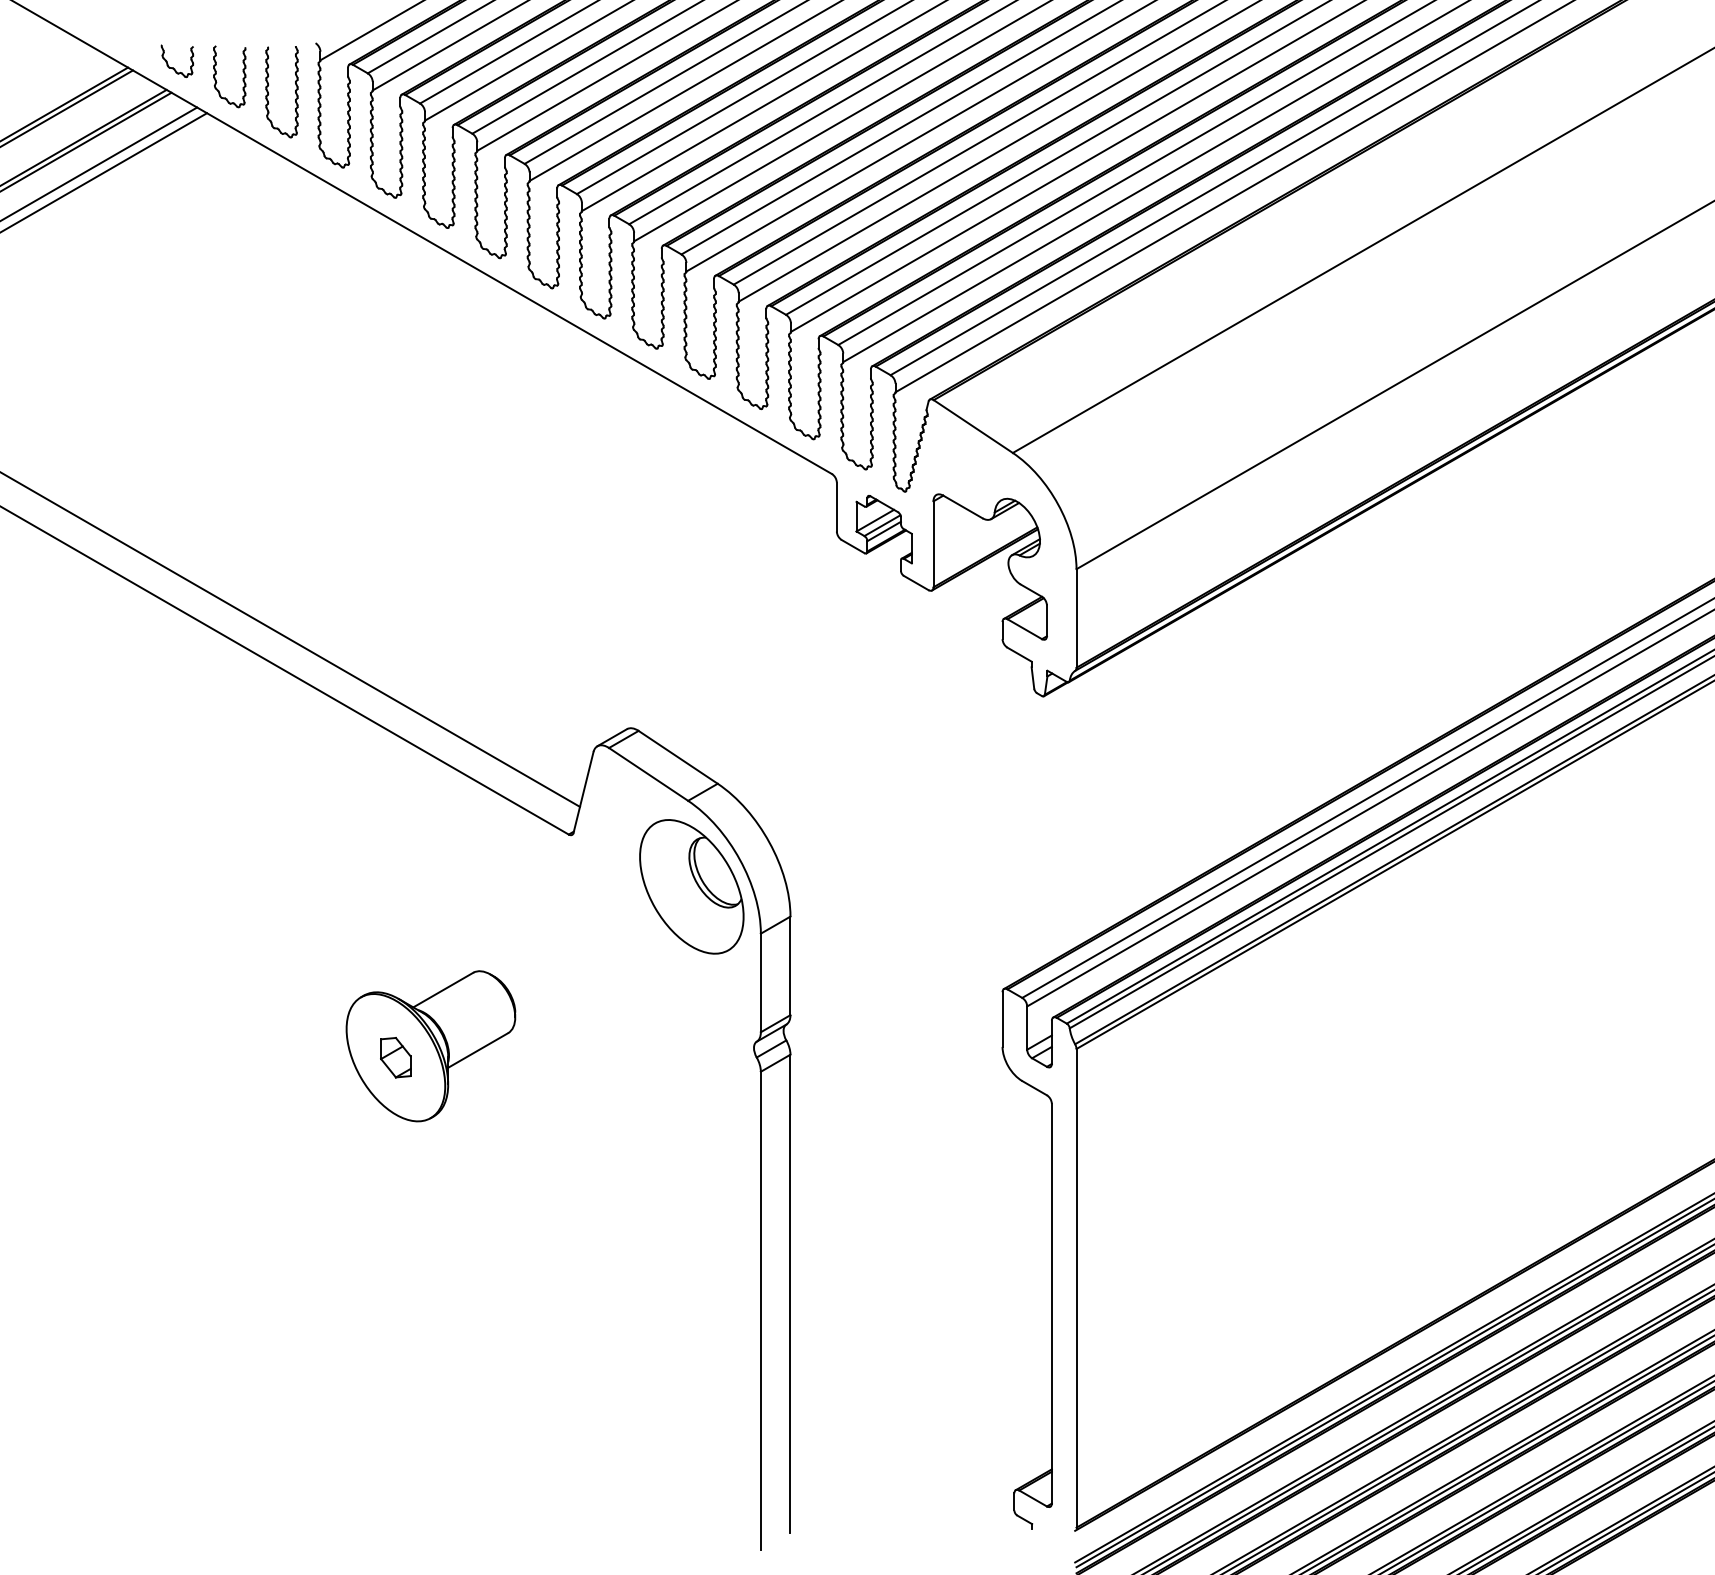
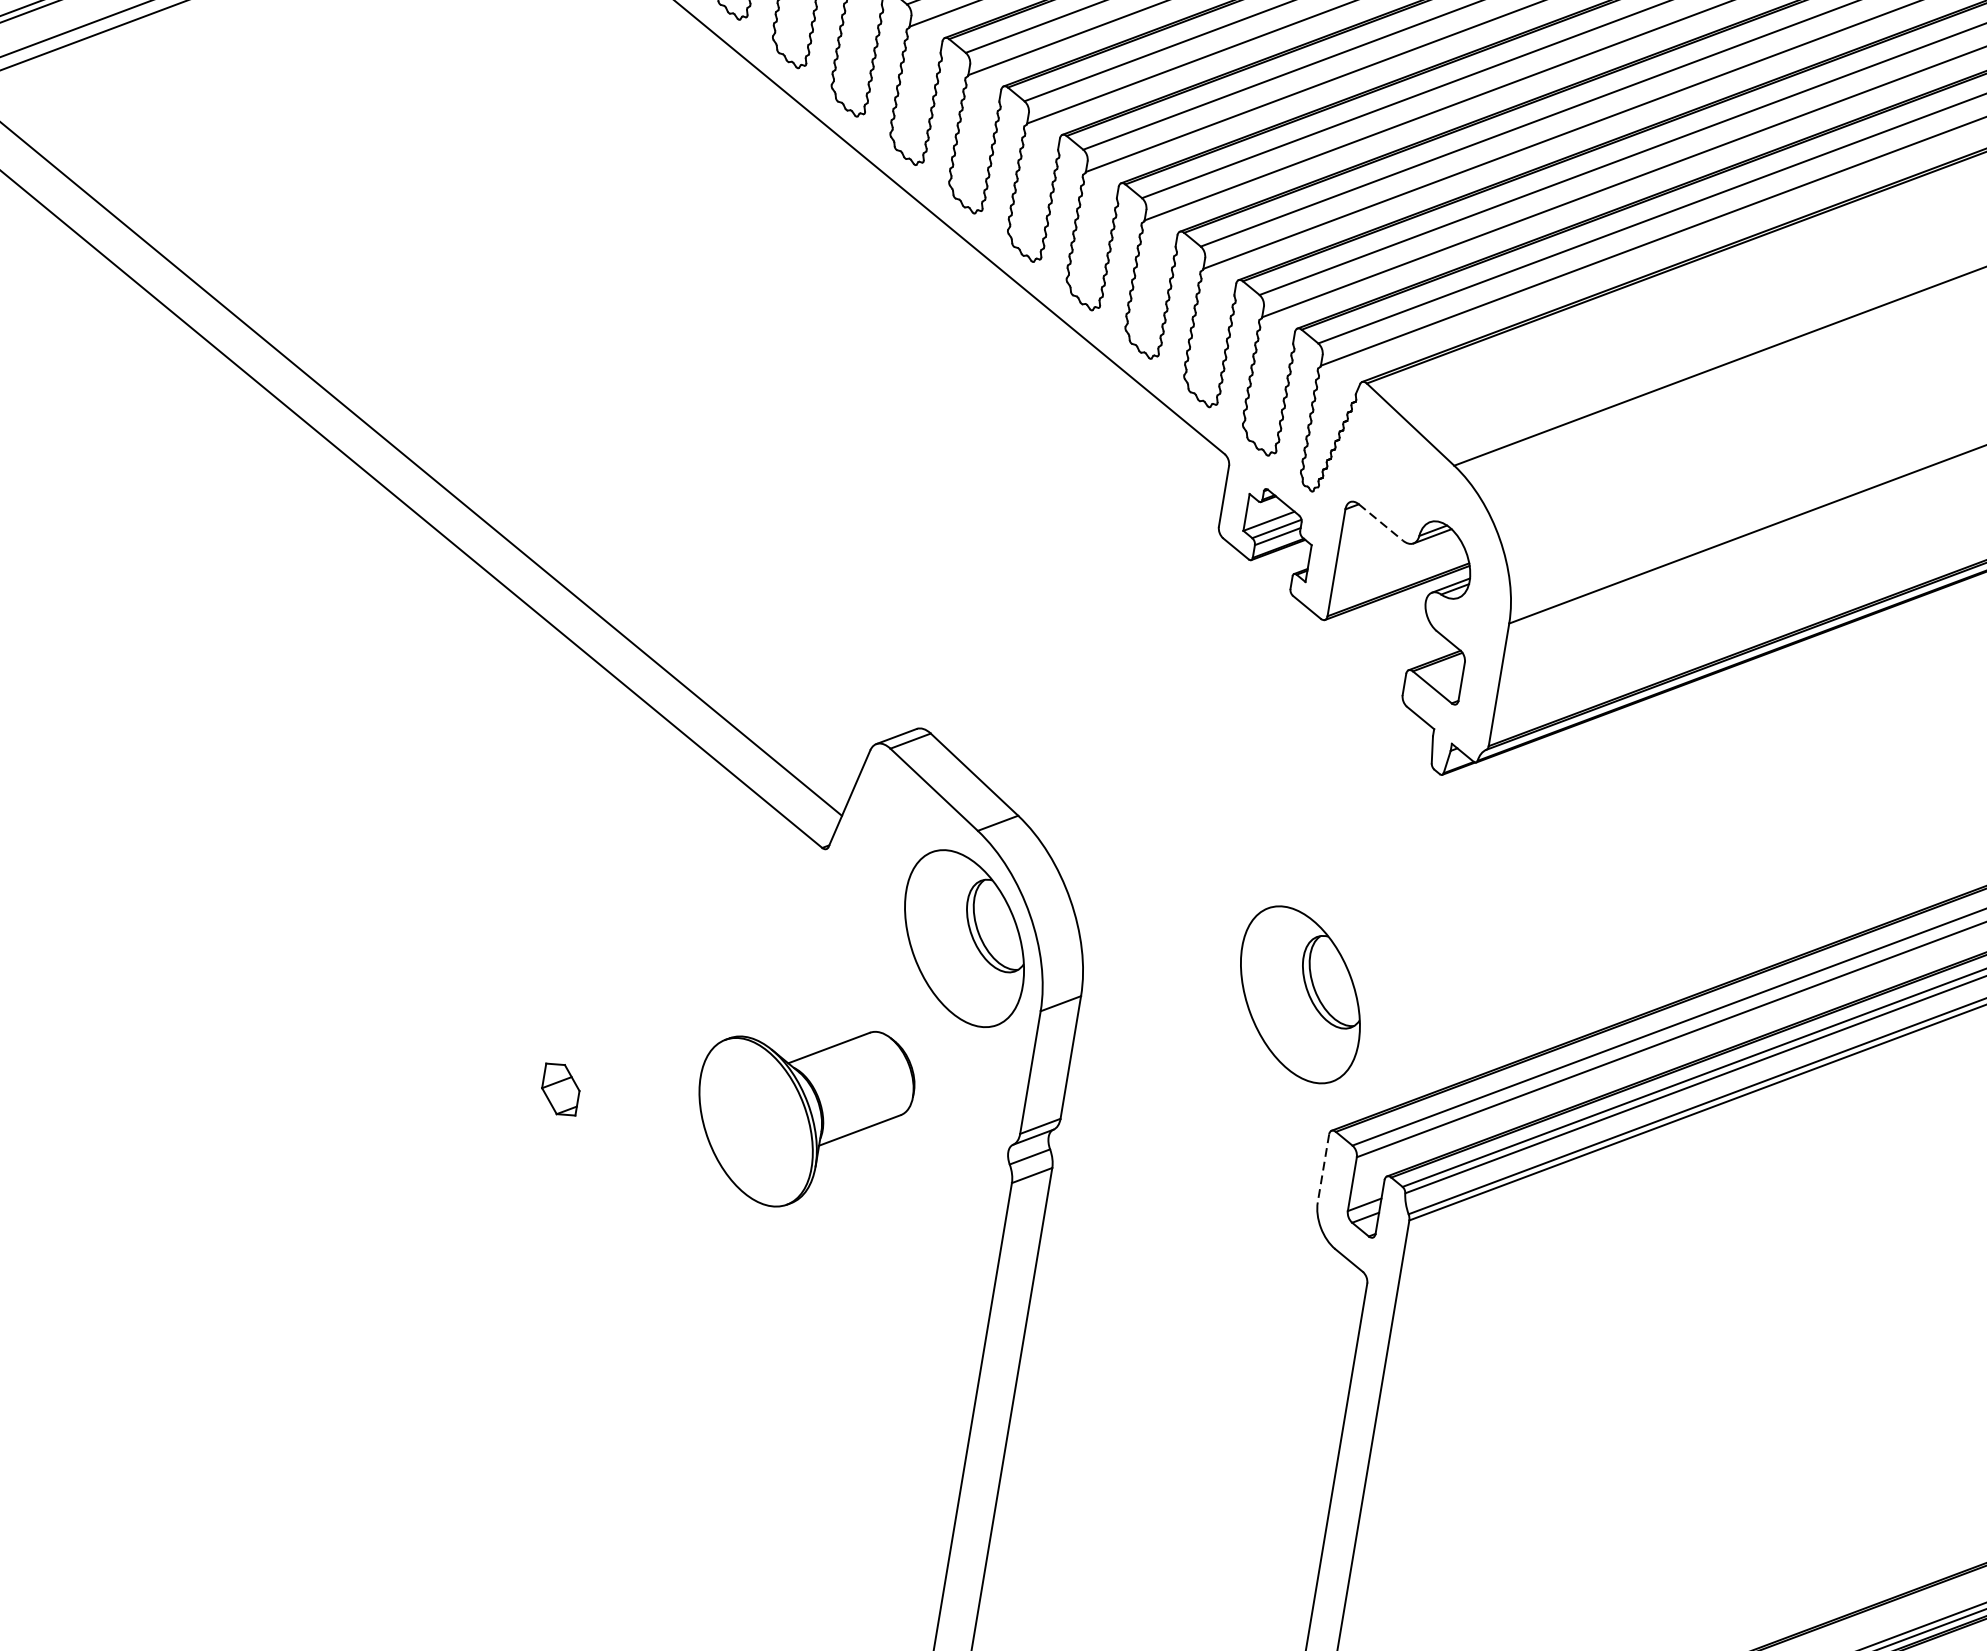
line: (962, 506) -> (1380, 521), solid -> dashed
part: (961, 886) -> (1300, 994), added
line: (1002, 1020) -> (1323, 1169), solid -> dashed
part: (430, 1046) -> (801, 1115), moved

